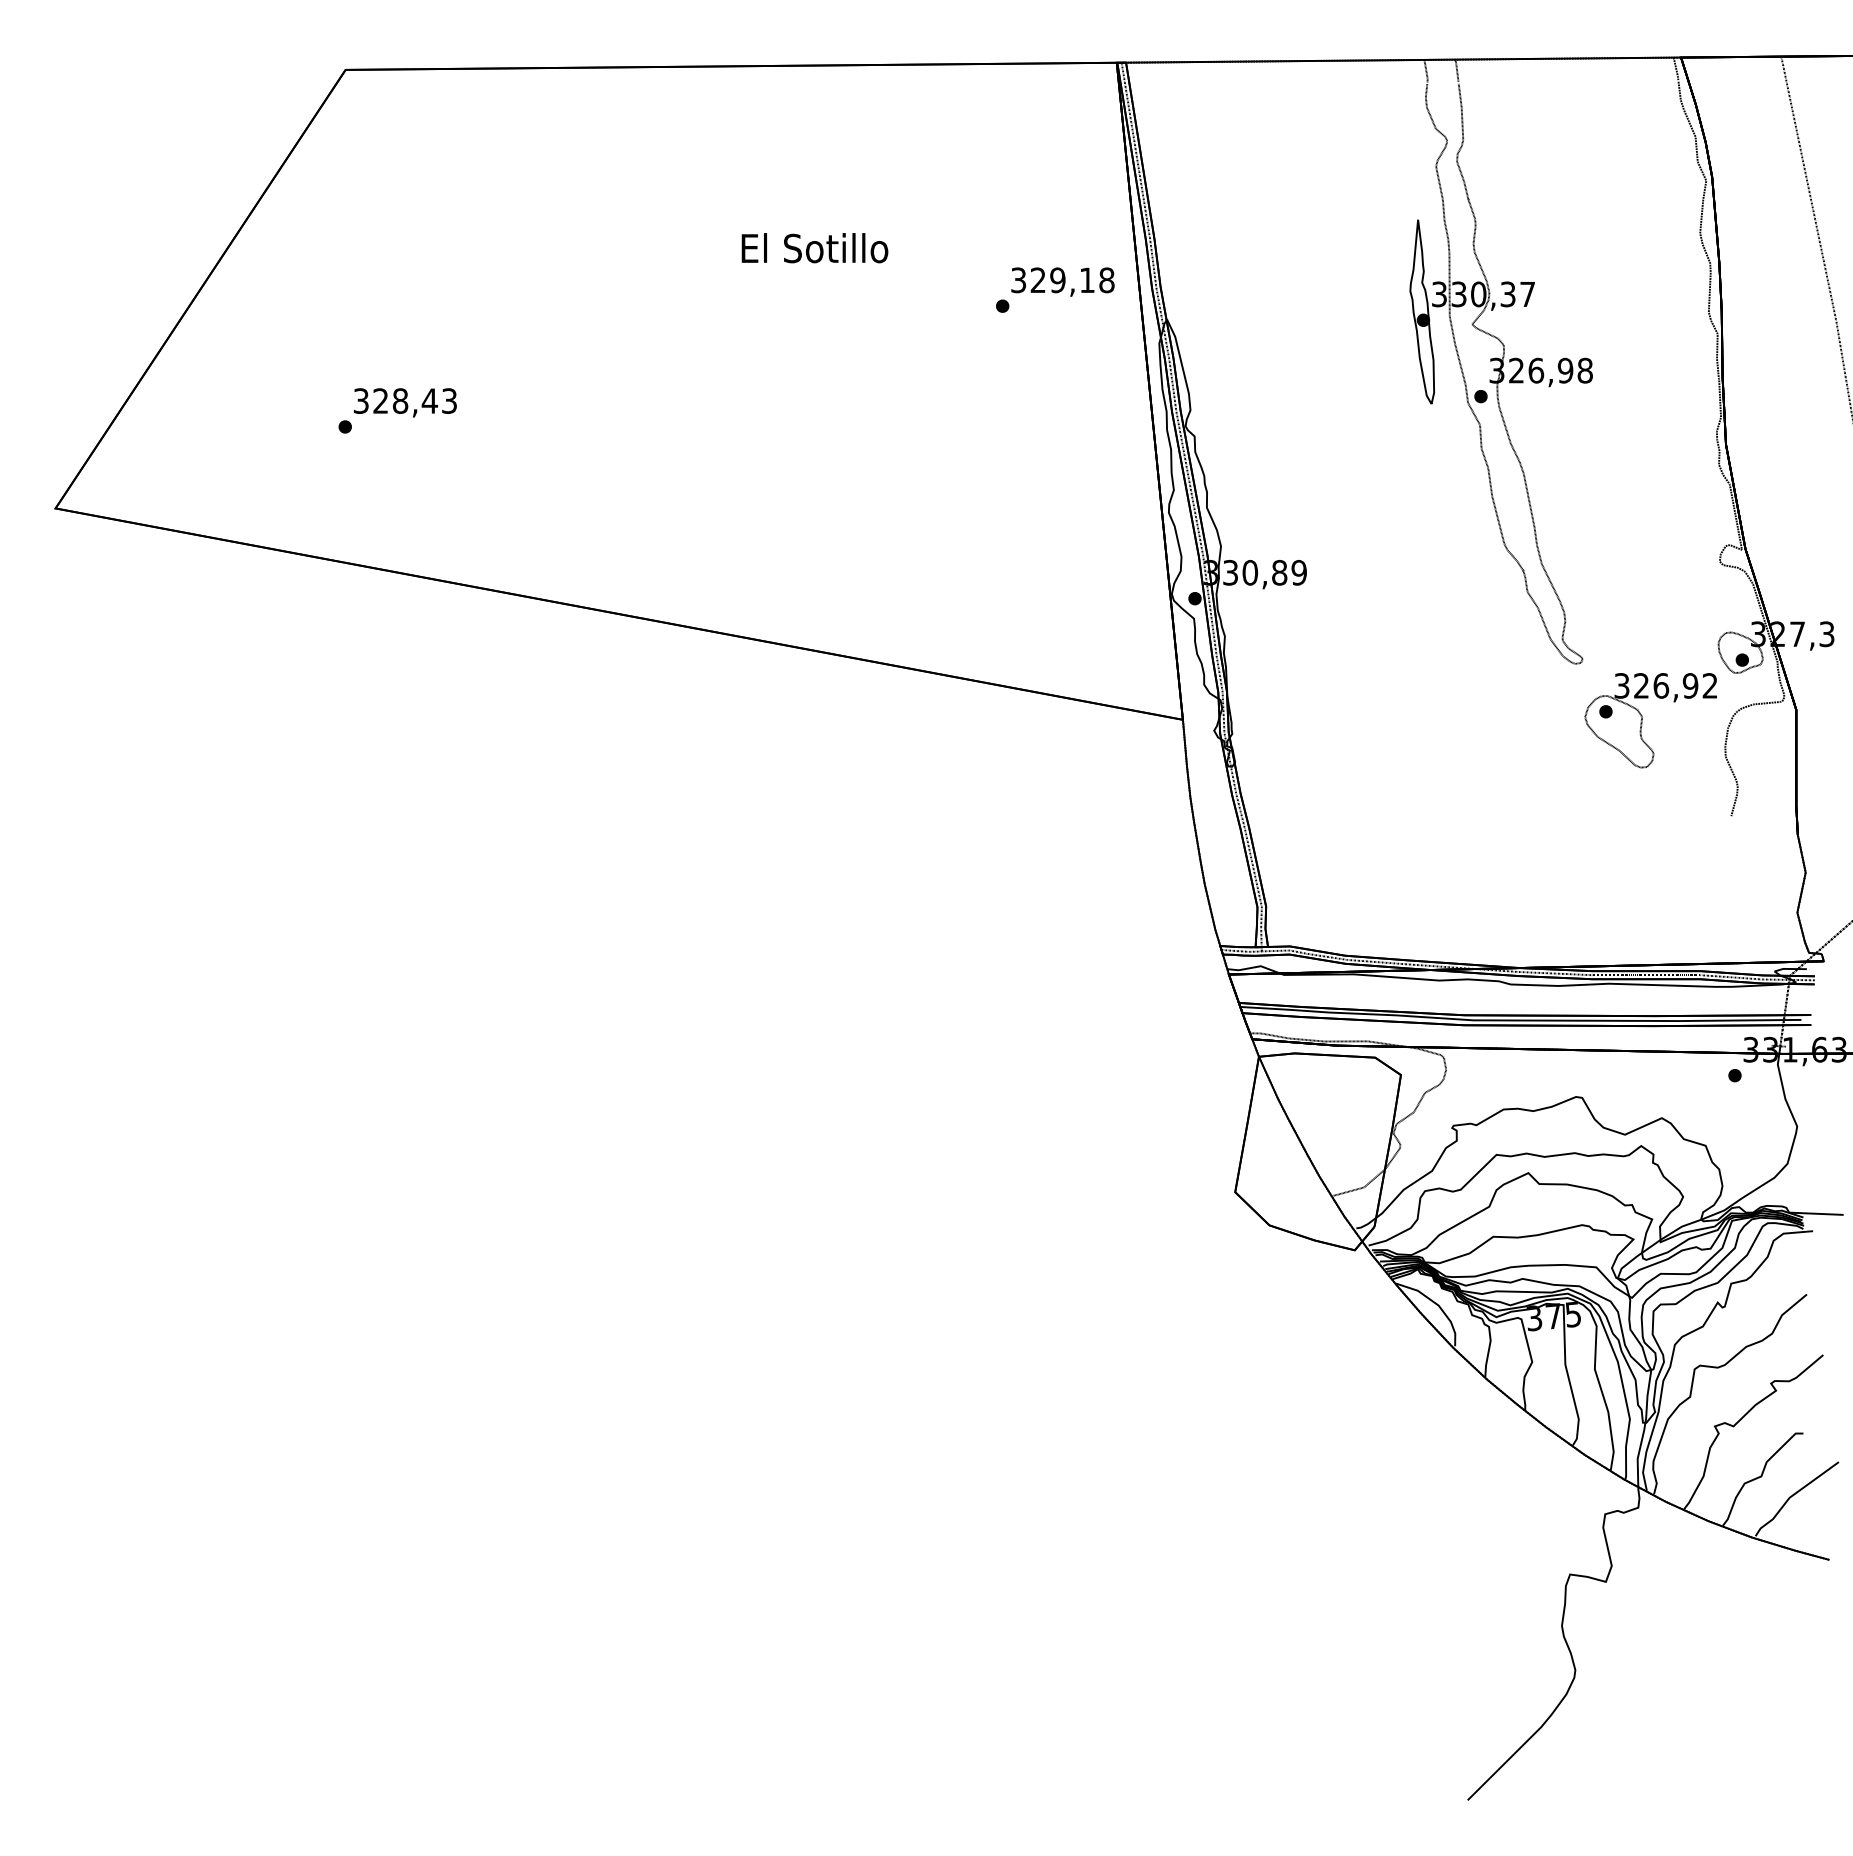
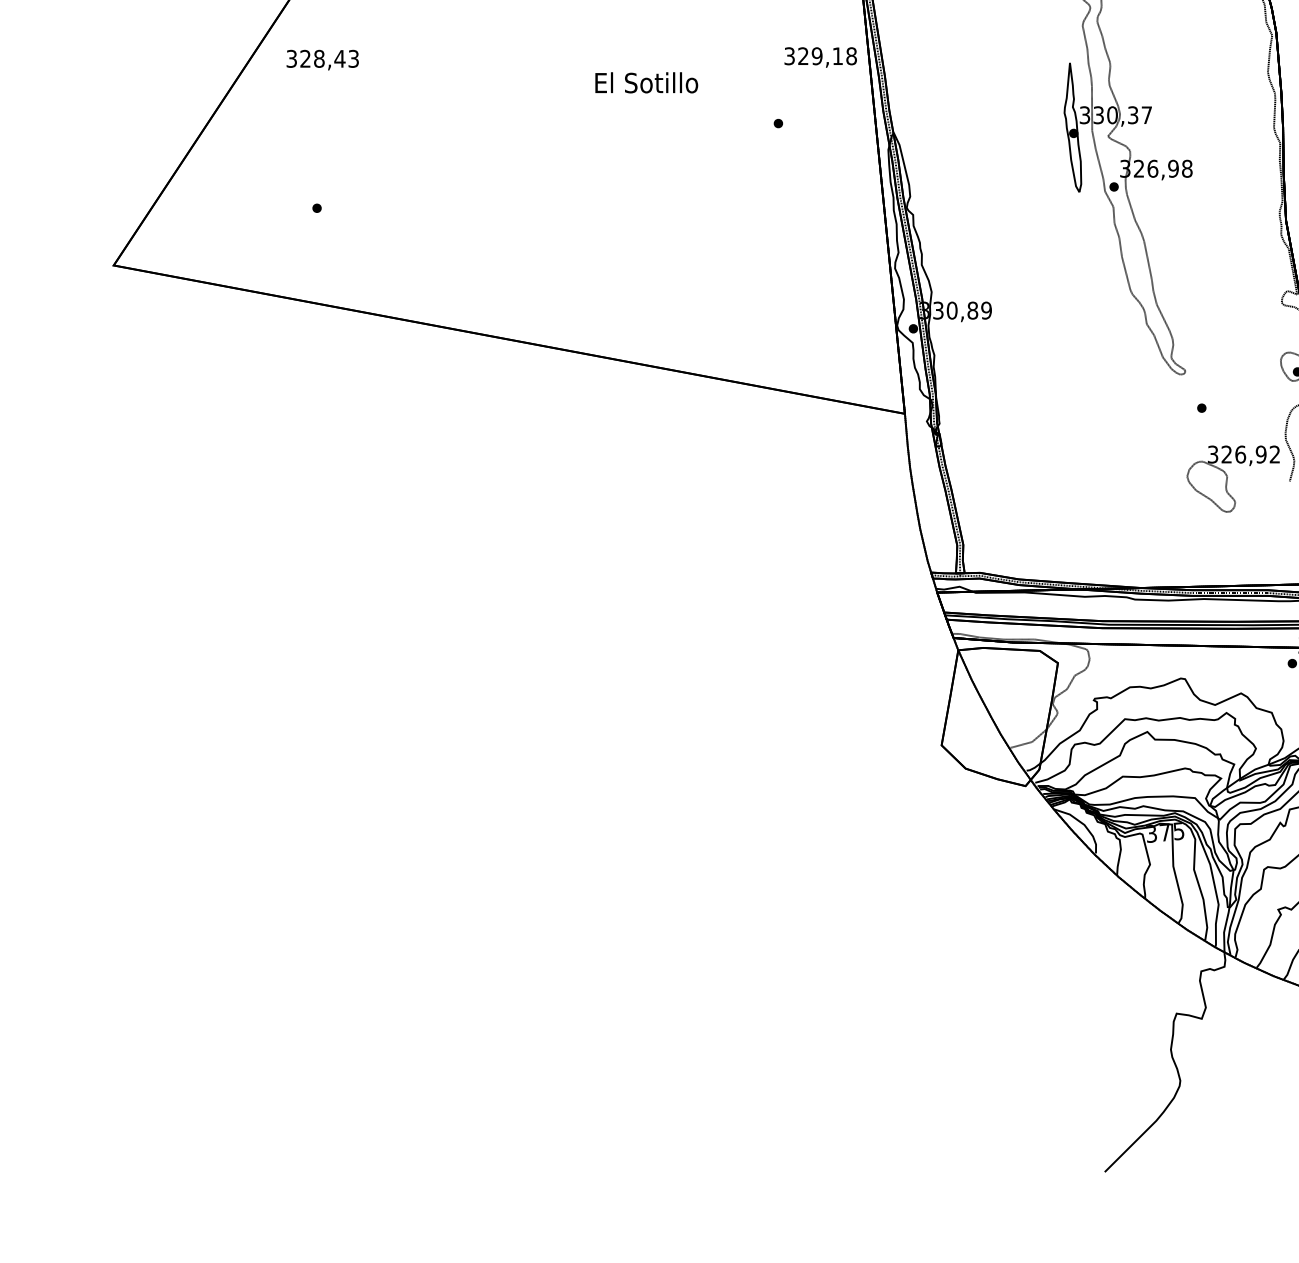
text: (1062, 281) -> (820, 57), moved
text: (405, 402) -> (322, 59), moved
part: (1642, 720) -> (1227, 478), moved

